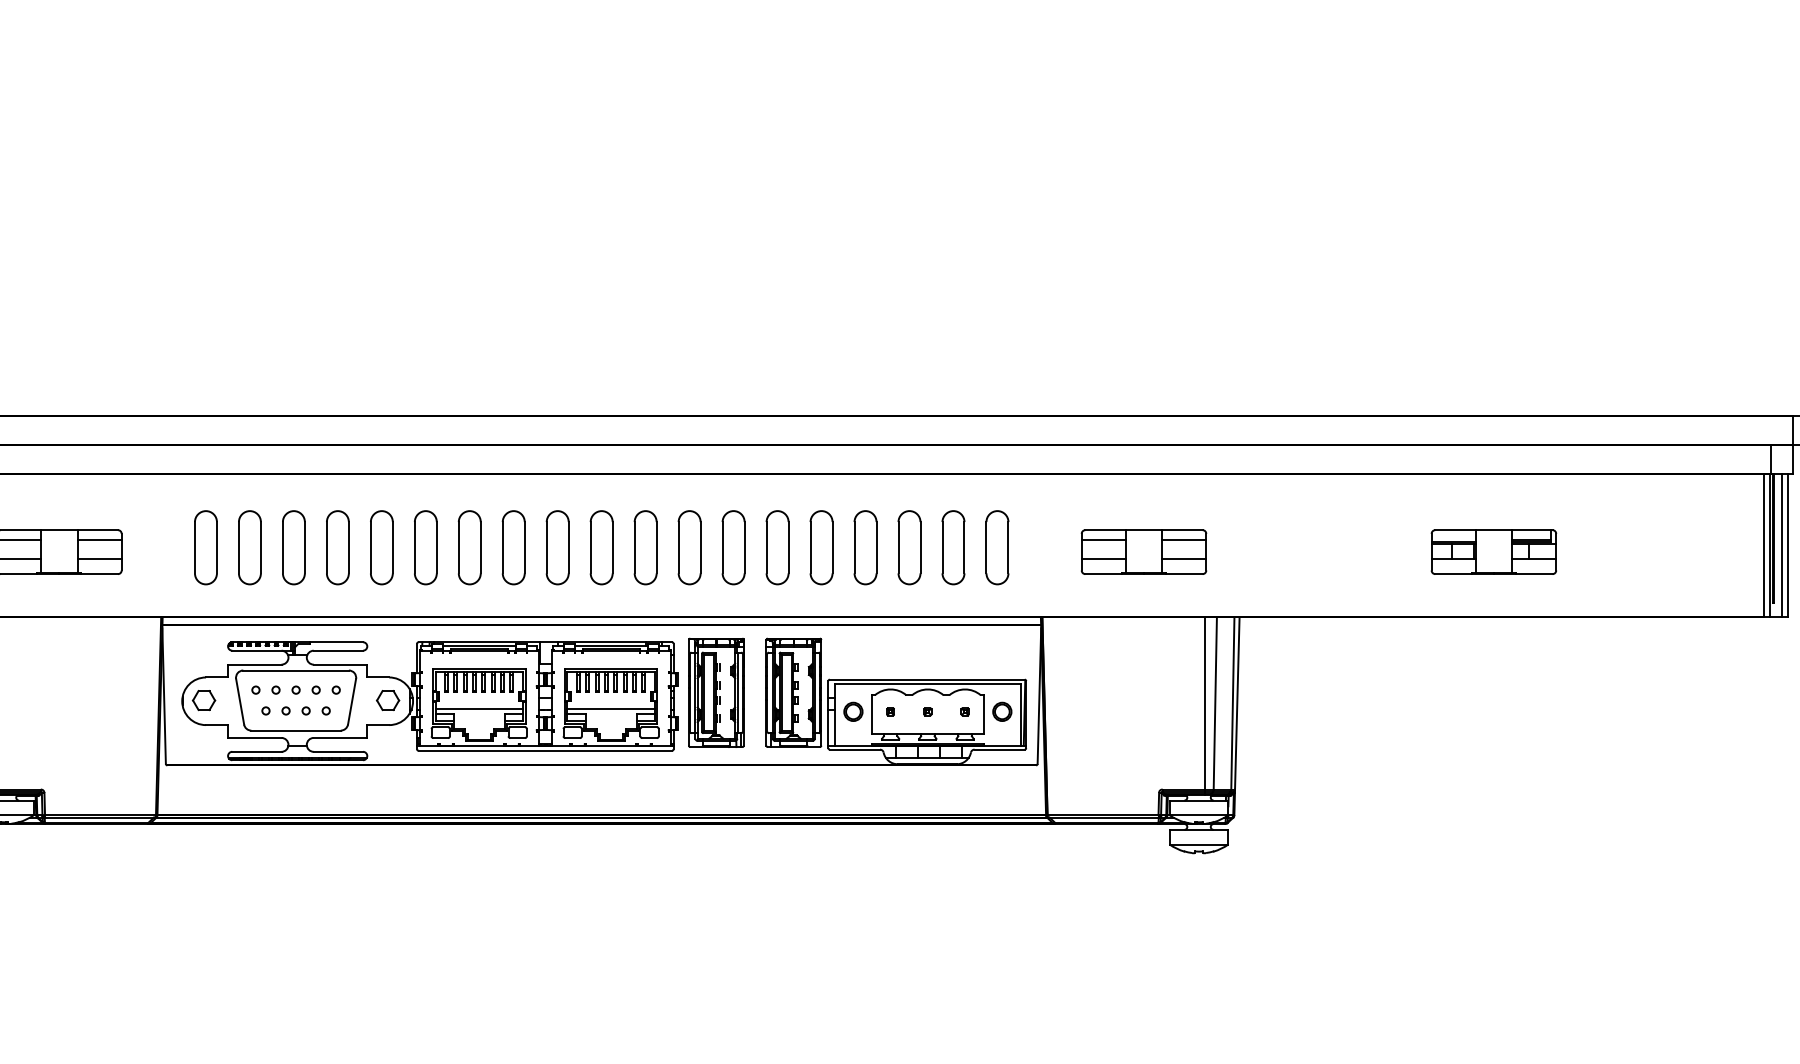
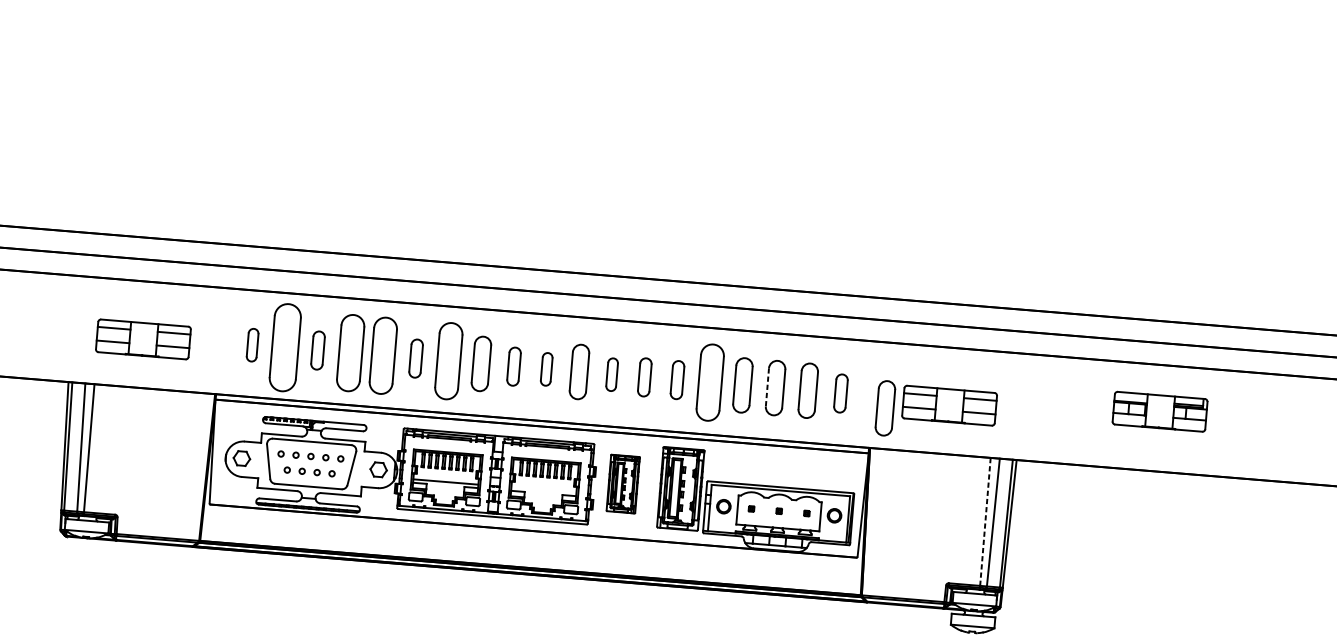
part: (205, 547) -> (252, 344), size x0.6
part: (249, 547) -> (285, 347), size x1.6
part: (293, 547) -> (317, 350), size x0.7
part: (337, 547) -> (350, 352), size x1.4
part: (381, 547) -> (383, 355), size x1.4
part: (425, 547) -> (415, 358), size x0.7
part: (469, 547) -> (448, 361), size x1.4
part: (557, 547) -> (513, 366), size x0.7
part: (601, 547) -> (546, 369), size x0.6
part: (689, 547) -> (612, 374), size x0.6
part: (733, 547) -> (644, 377), size x0.7
part: (777, 547) -> (677, 379), size x0.7
part: (821, 547) -> (710, 382), size x1.4
line: (898, 547) -> (767, 387), solid -> dashed
part: (997, 547) -> (841, 393), size x0.7
part: (1493, 551) -> (1159, 411), moved
part: (1058, 562) -> (885, 408), added
part: (716, 692) -> (623, 483), size x0.7
line: (1204, 702) -> (985, 521), solid -> dashed
line: (610, 709) -> (543, 490), removed

